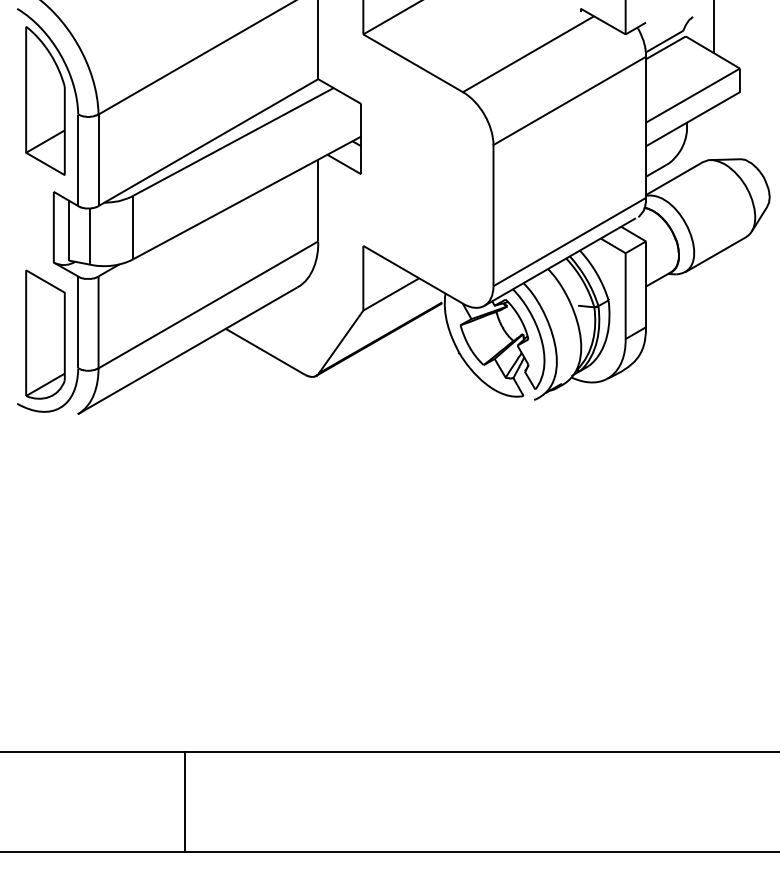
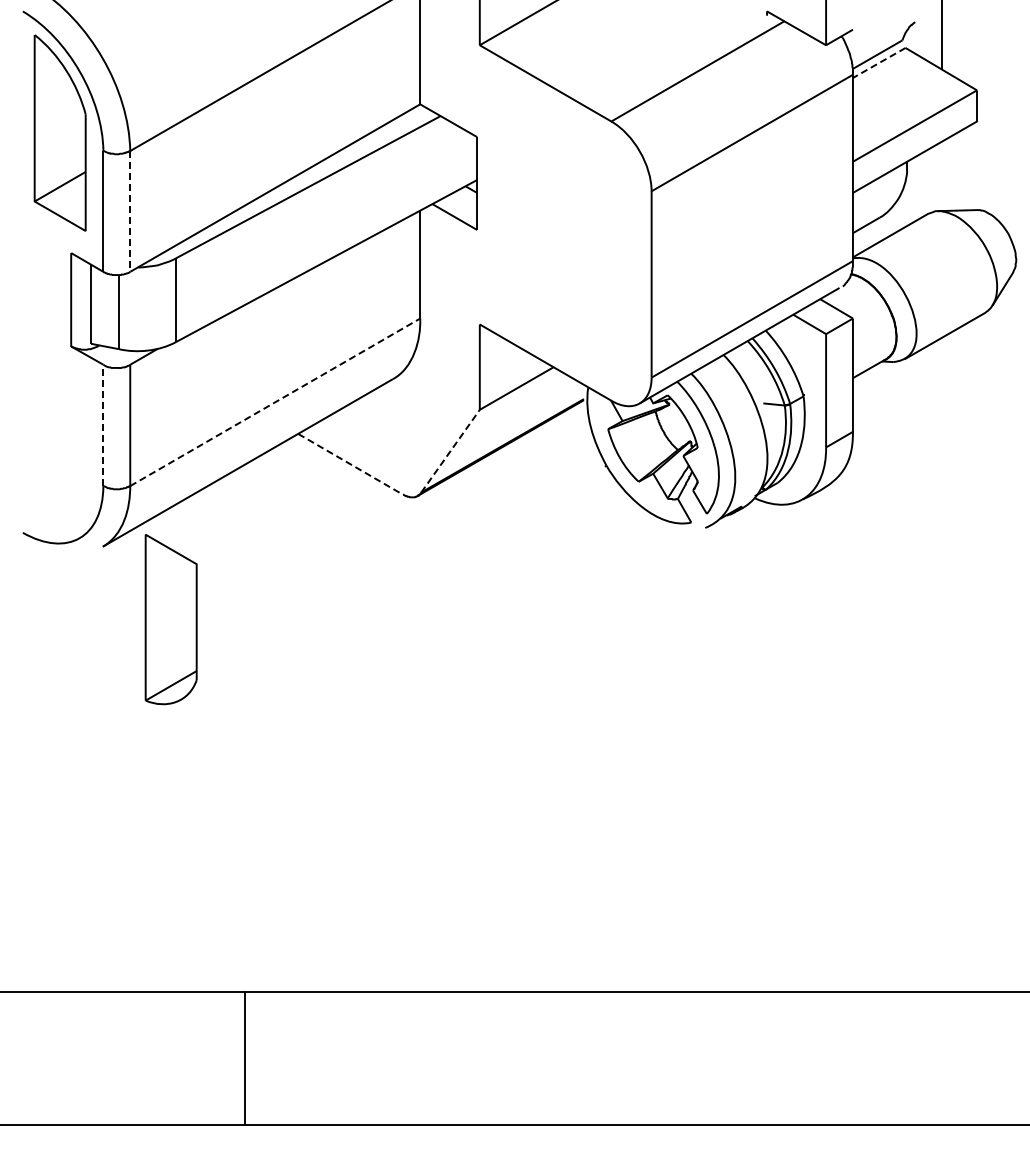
line: (665, 48) -> (878, 63), solid -> dashed
line: (98, 160) -> (130, 211), solid -> dashed
line: (208, 305) -> (275, 402), solid -> dashed
line: (78, 322) -> (103, 425), solid -> dashed
part: (44, 334) -> (170, 619), moved
line: (341, 342) -> (450, 451), solid -> dashed
line: (265, 352) -> (350, 464), solid -> dashed

